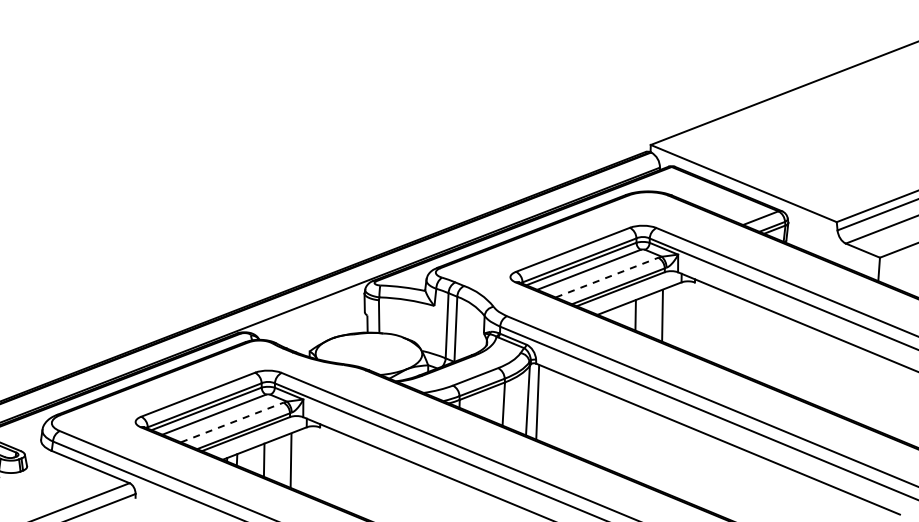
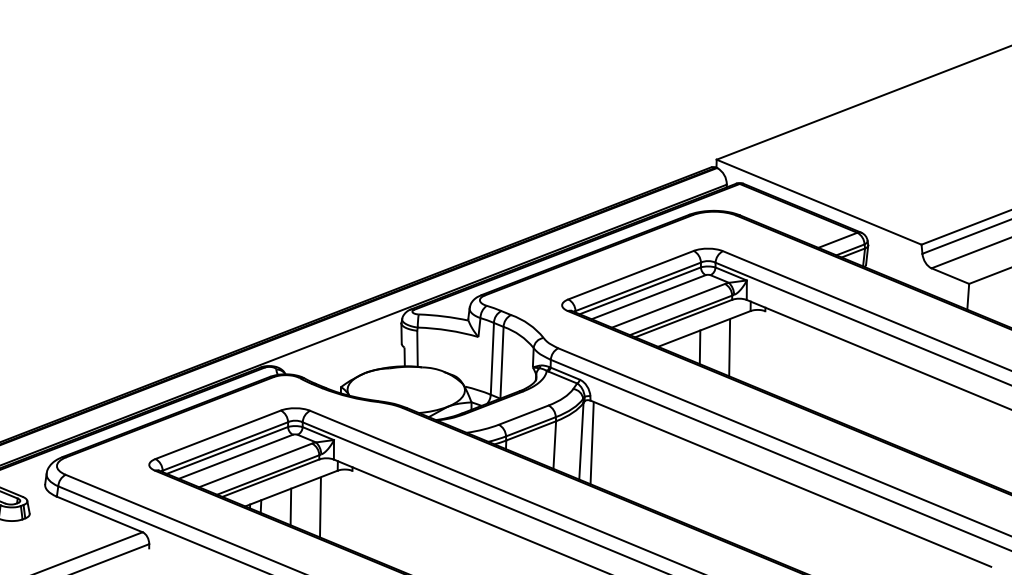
line: (607, 277) -> (669, 305), dashed -> solid
line: (232, 422) -> (255, 465), dashed -> solid

